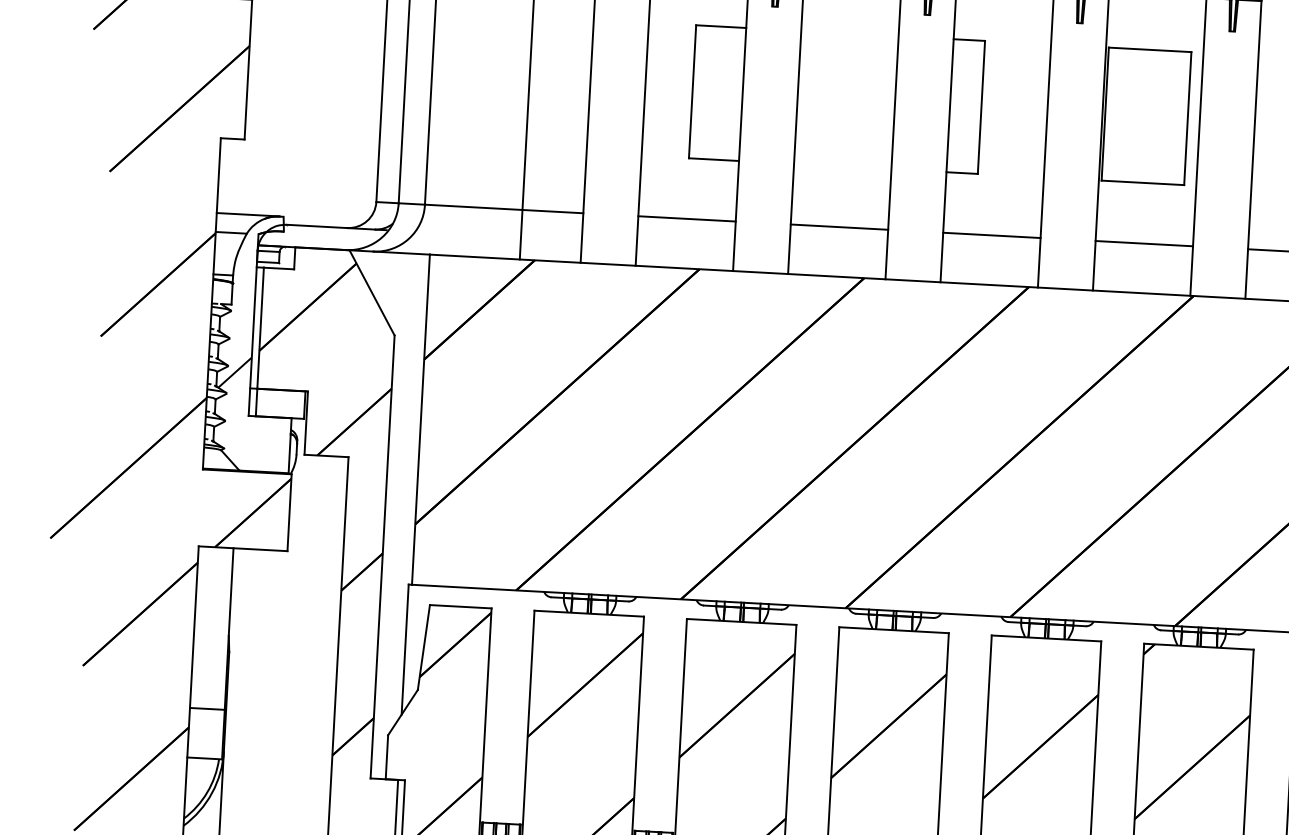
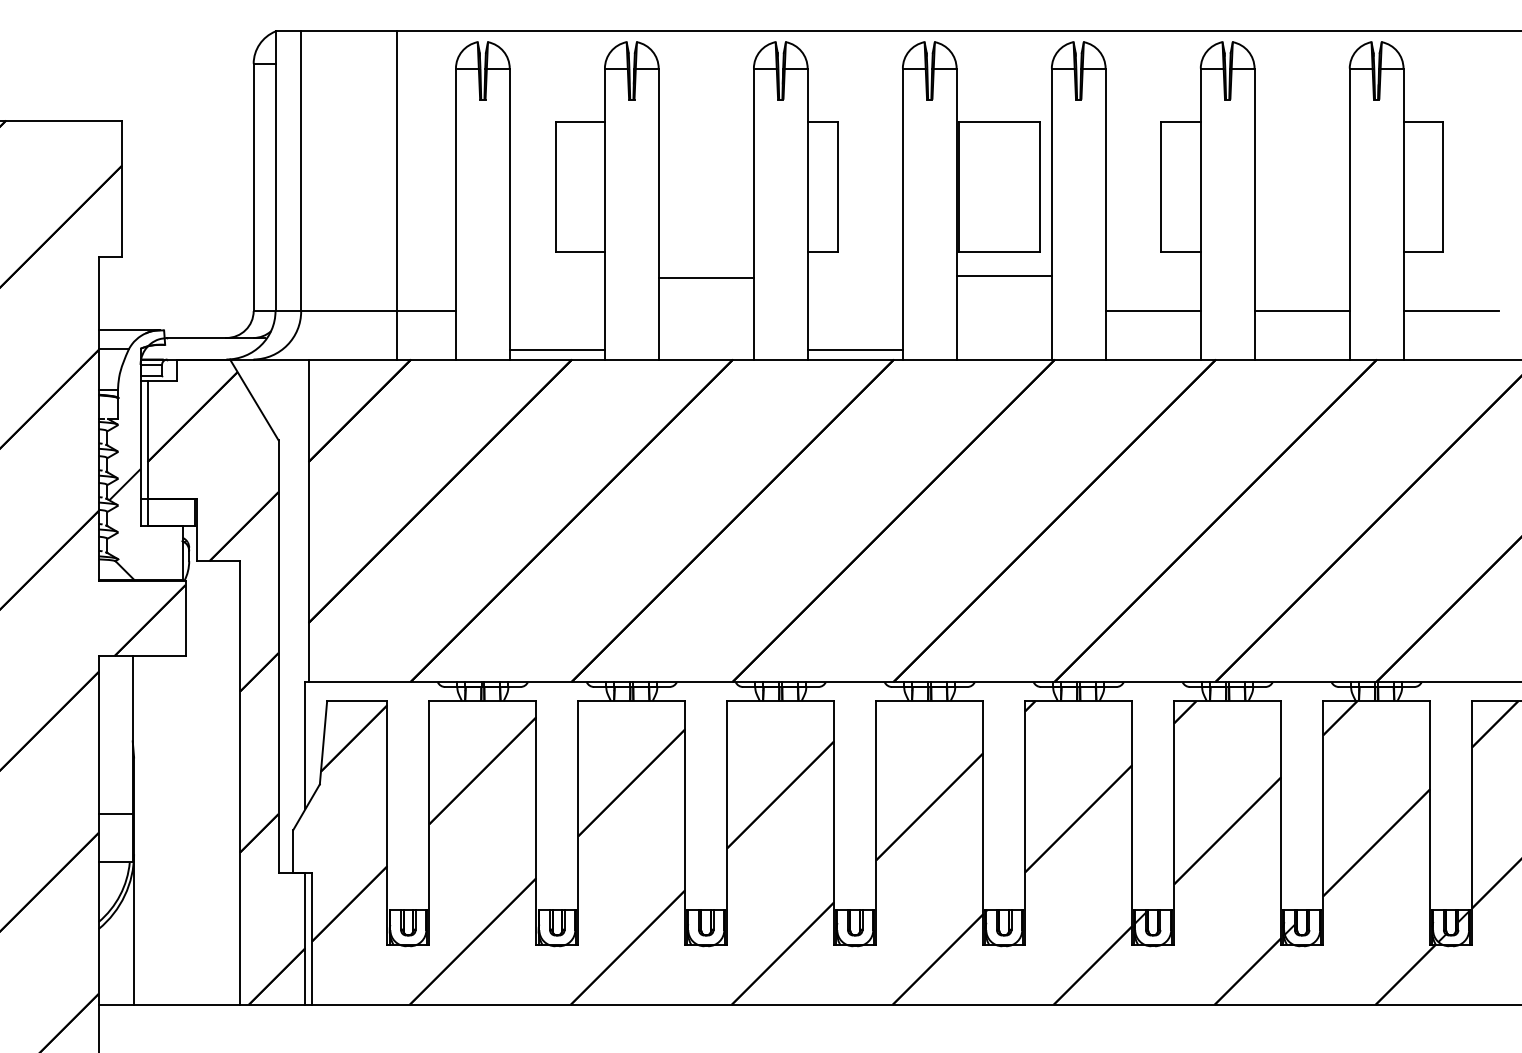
line: (686, 219) -> (556, 350), moved
line: (838, 227) -> (705, 278), moved
line: (991, 235) -> (854, 350), moved
line: (1143, 243) -> (1003, 276), moved

